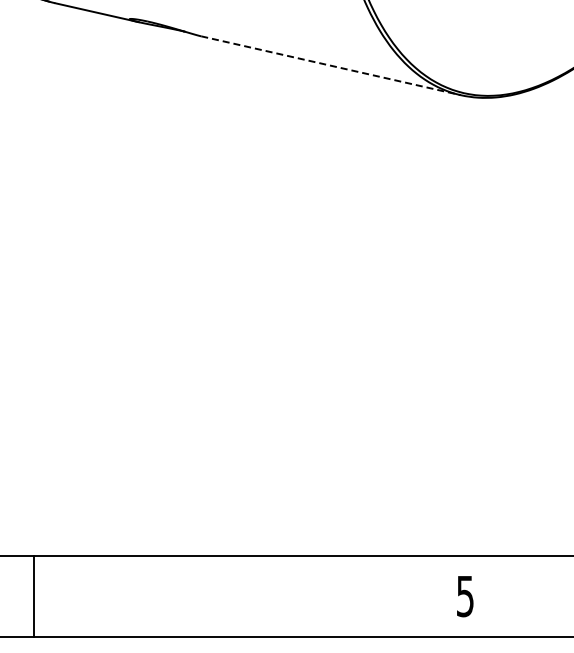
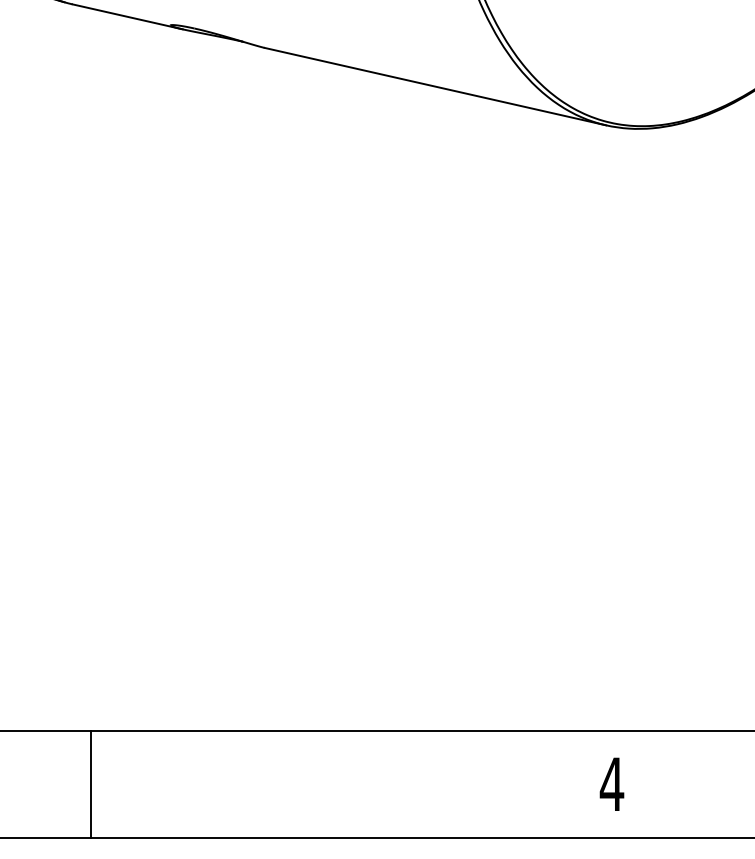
line: (331, 65) -> (436, 86), dashed -> solid
line: (34, 595) -> (91, 783), moved
text: (465, 596) -> (612, 784), 5 -> 4

